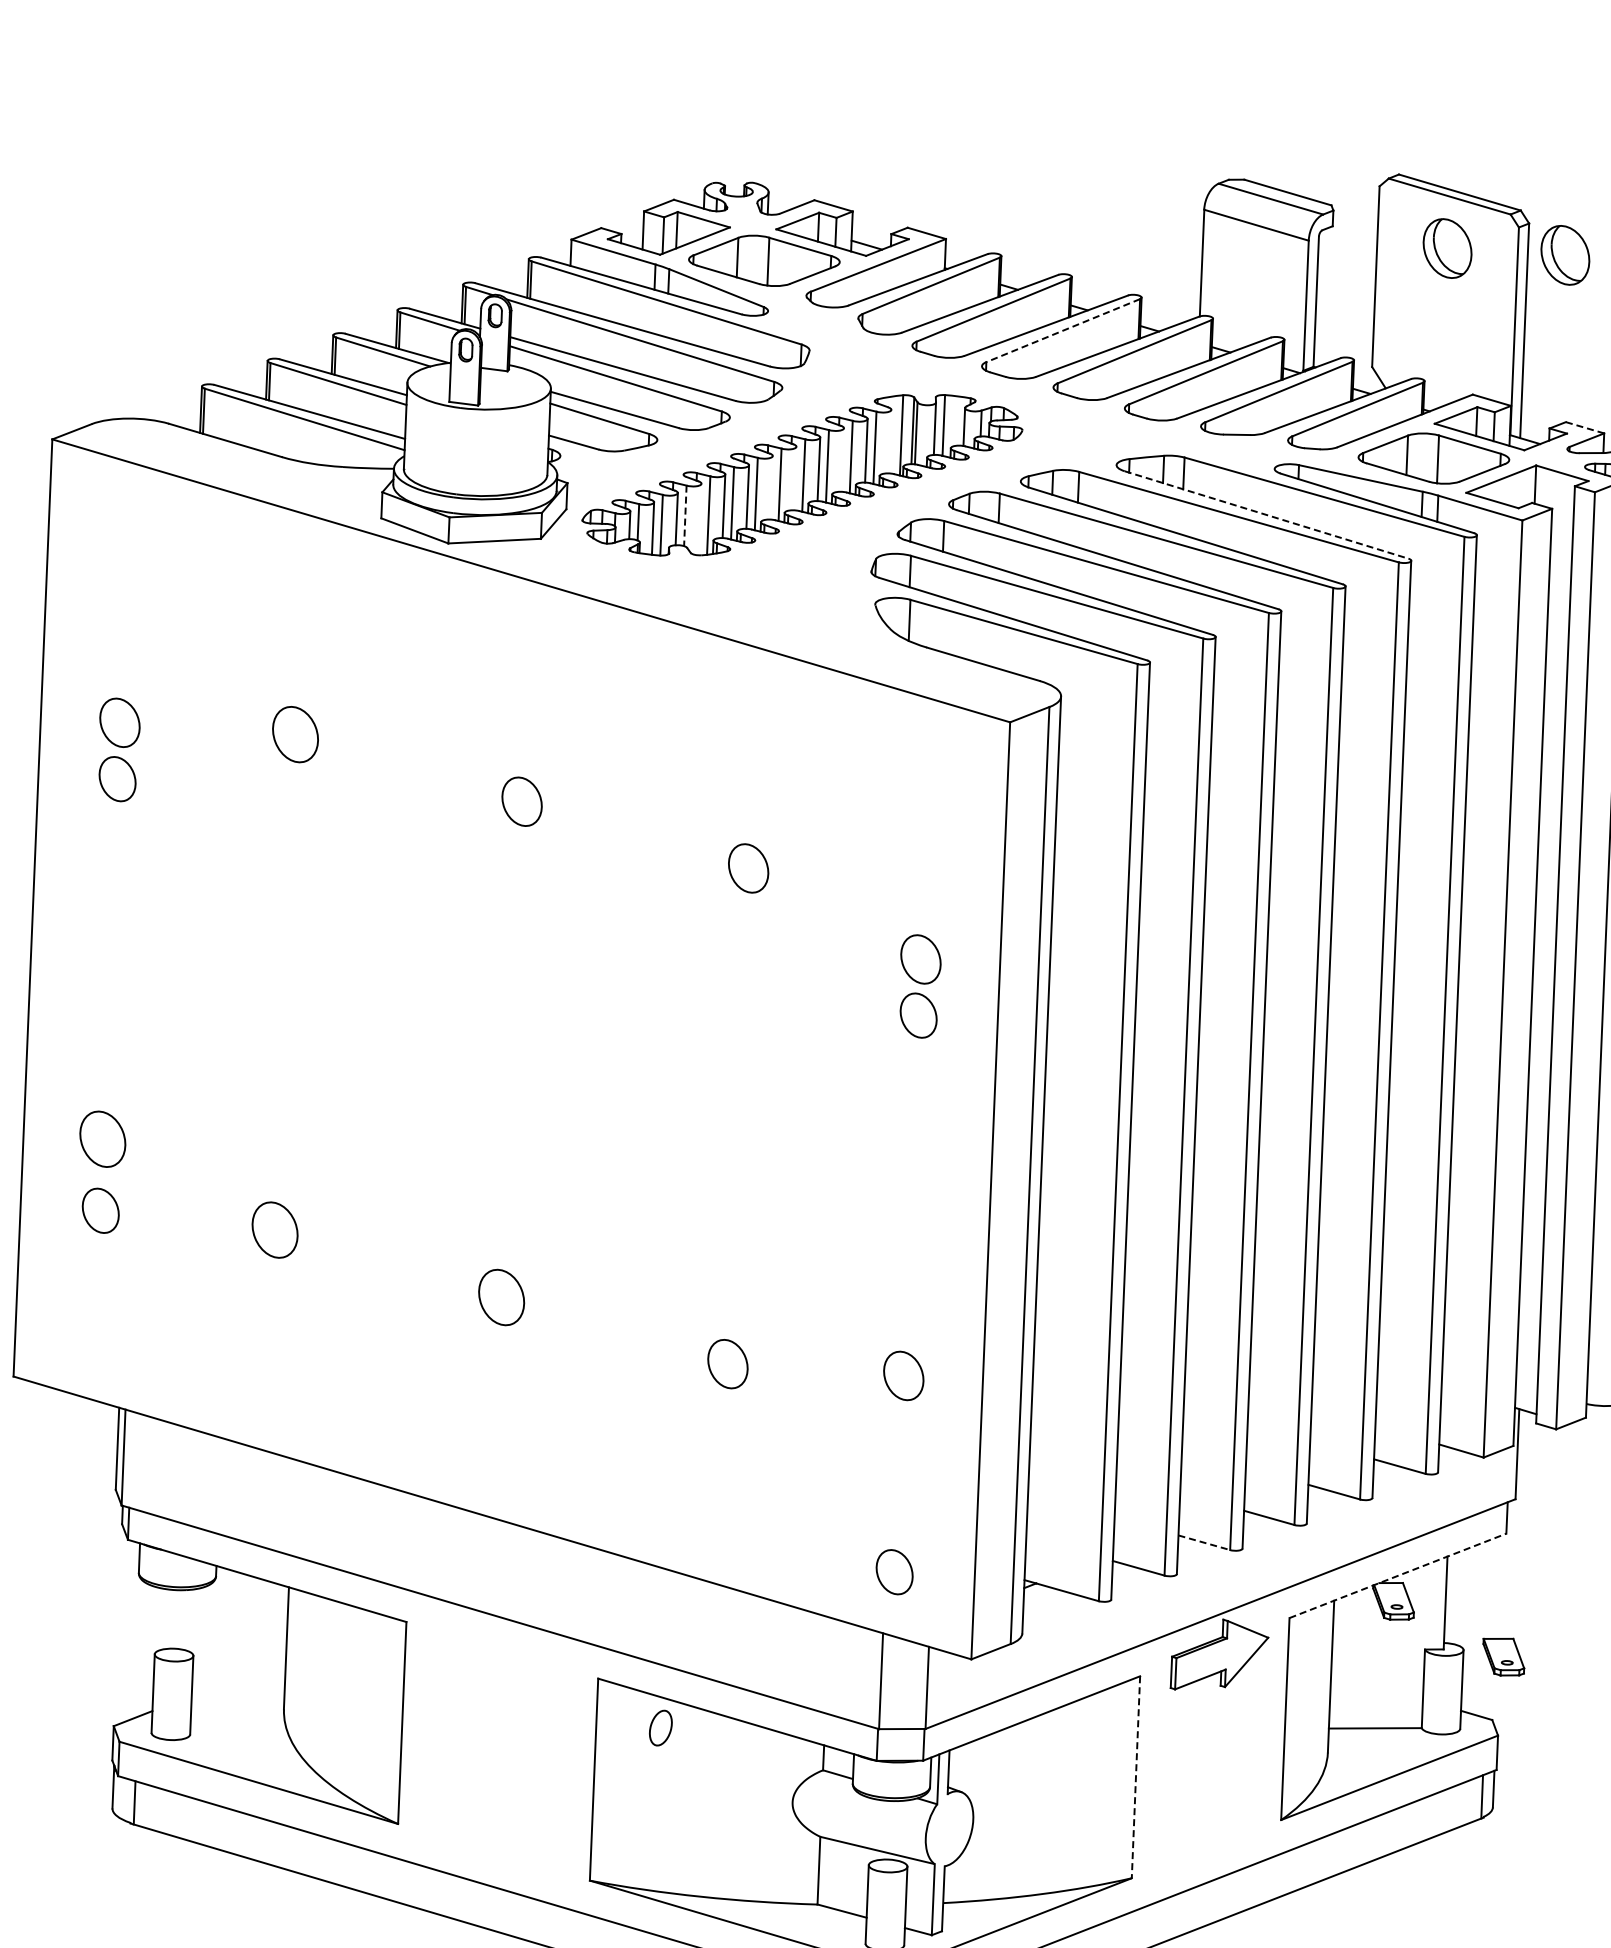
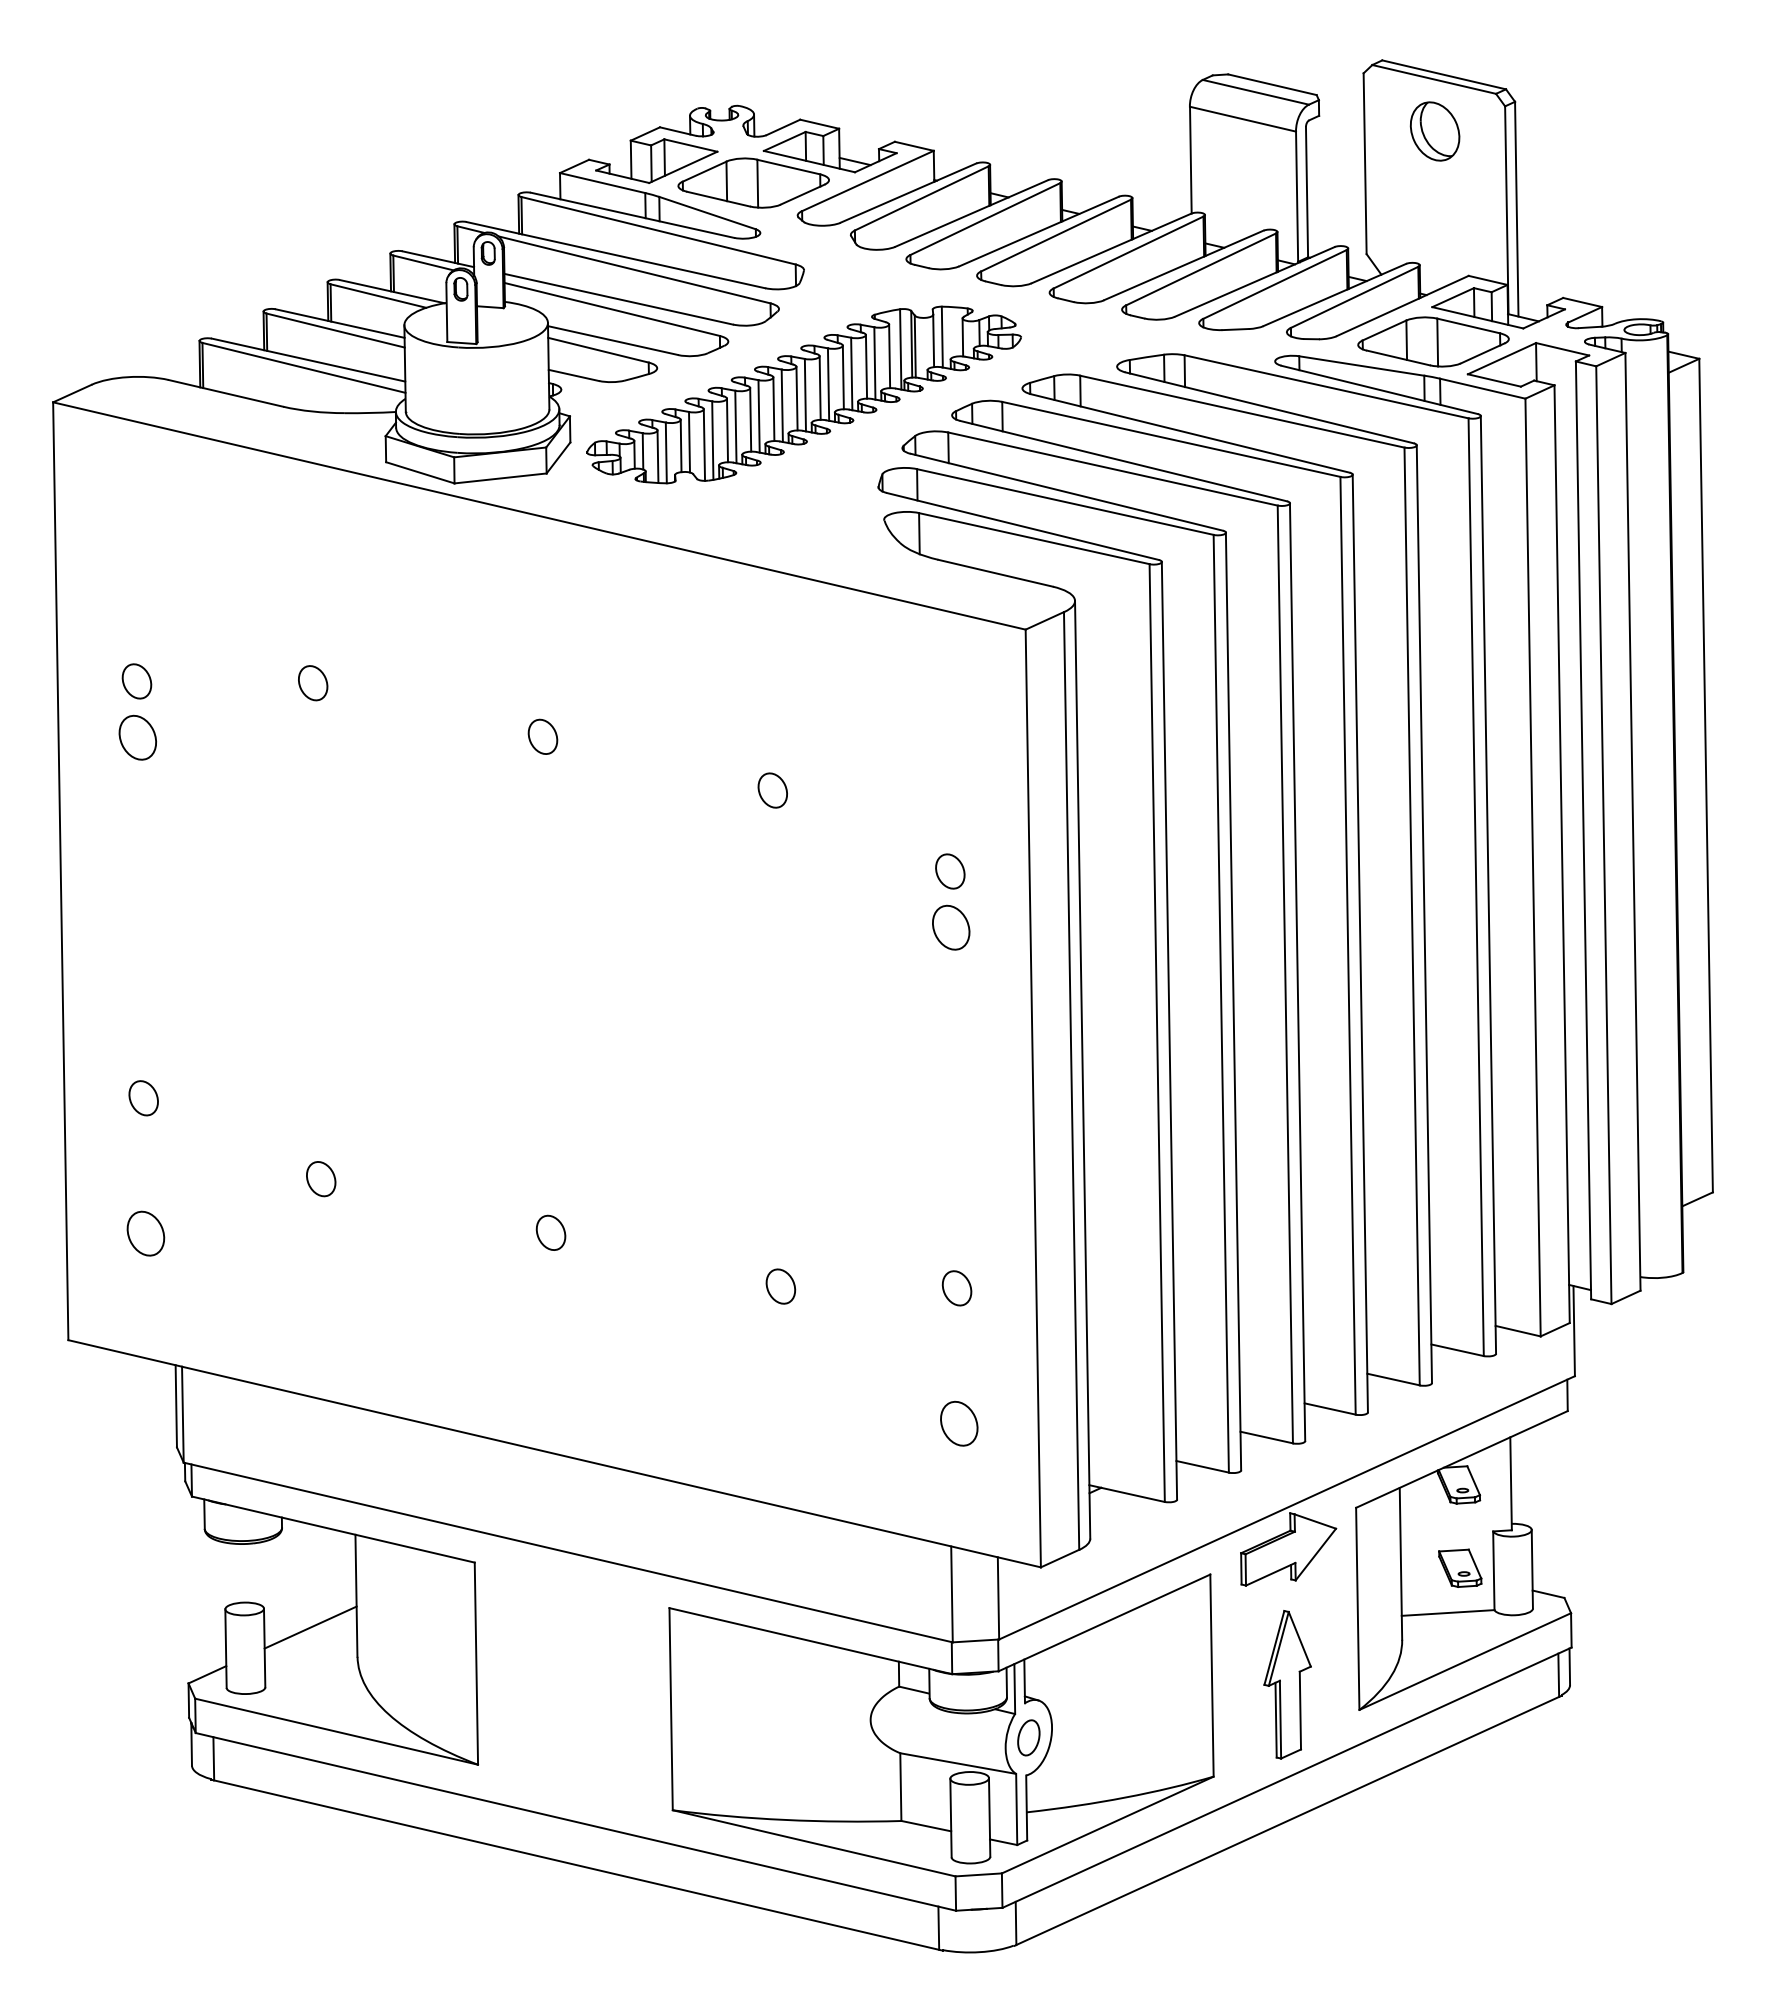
part: (1564, 255) -> (1552, 131), removed
line: (1062, 330) -> (1055, 235), dashed -> solid
line: (1584, 427) -> (1582, 302), dashed -> solid
line: (889, 441) -> (889, 356), added
line: (841, 460) -> (842, 377), added
line: (794, 478) -> (796, 398), added
line: (771, 488) -> (773, 409), added
line: (1267, 514) -> (1270, 407), dashed -> solid
line: (685, 516) -> (689, 442), dashed -> solid
line: (700, 518) -> (704, 444), added
part: (119, 722) -> (136, 681), size x0.71
part: (296, 735) -> (313, 683), size x0.62
part: (521, 801) -> (542, 736), size x0.71
part: (748, 868) -> (772, 790), size x0.71
part: (921, 959) -> (950, 871), size x0.71
part: (102, 1139) -> (143, 1098), size x0.62
part: (100, 1210) -> (145, 1233), moved
part: (275, 1230) -> (321, 1179), size x0.62
part: (501, 1296) -> (550, 1232), size x0.62
part: (727, 1363) -> (780, 1286), size x0.71
part: (903, 1376) -> (956, 1288), size x0.71
line: (1204, 1542) -> (1266, 1437), dashed -> solid
part: (894, 1571) -> (959, 1423), moved
line: (1398, 1575) -> (1462, 1459), dashed -> solid
part: (1504, 1656) -> (1460, 1567), moved
line: (238, 1677) -> (310, 1627), added
part: (660, 1727) -> (1028, 1737), moved
line: (1136, 1778) -> (1212, 1676), dashed -> solid
part: (1210, 1790) -> (1287, 1684), added

